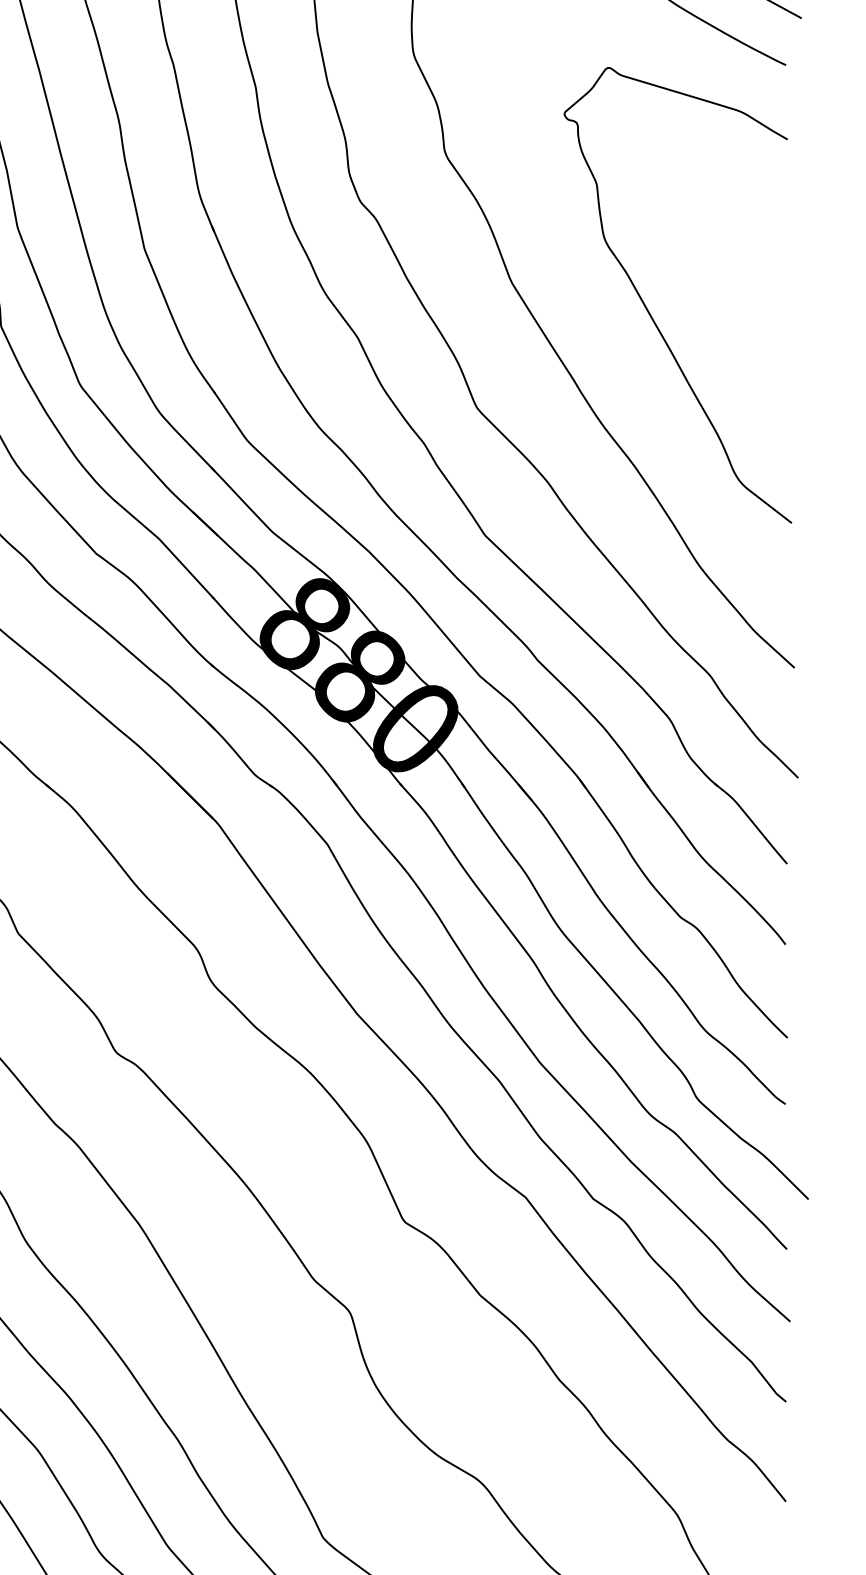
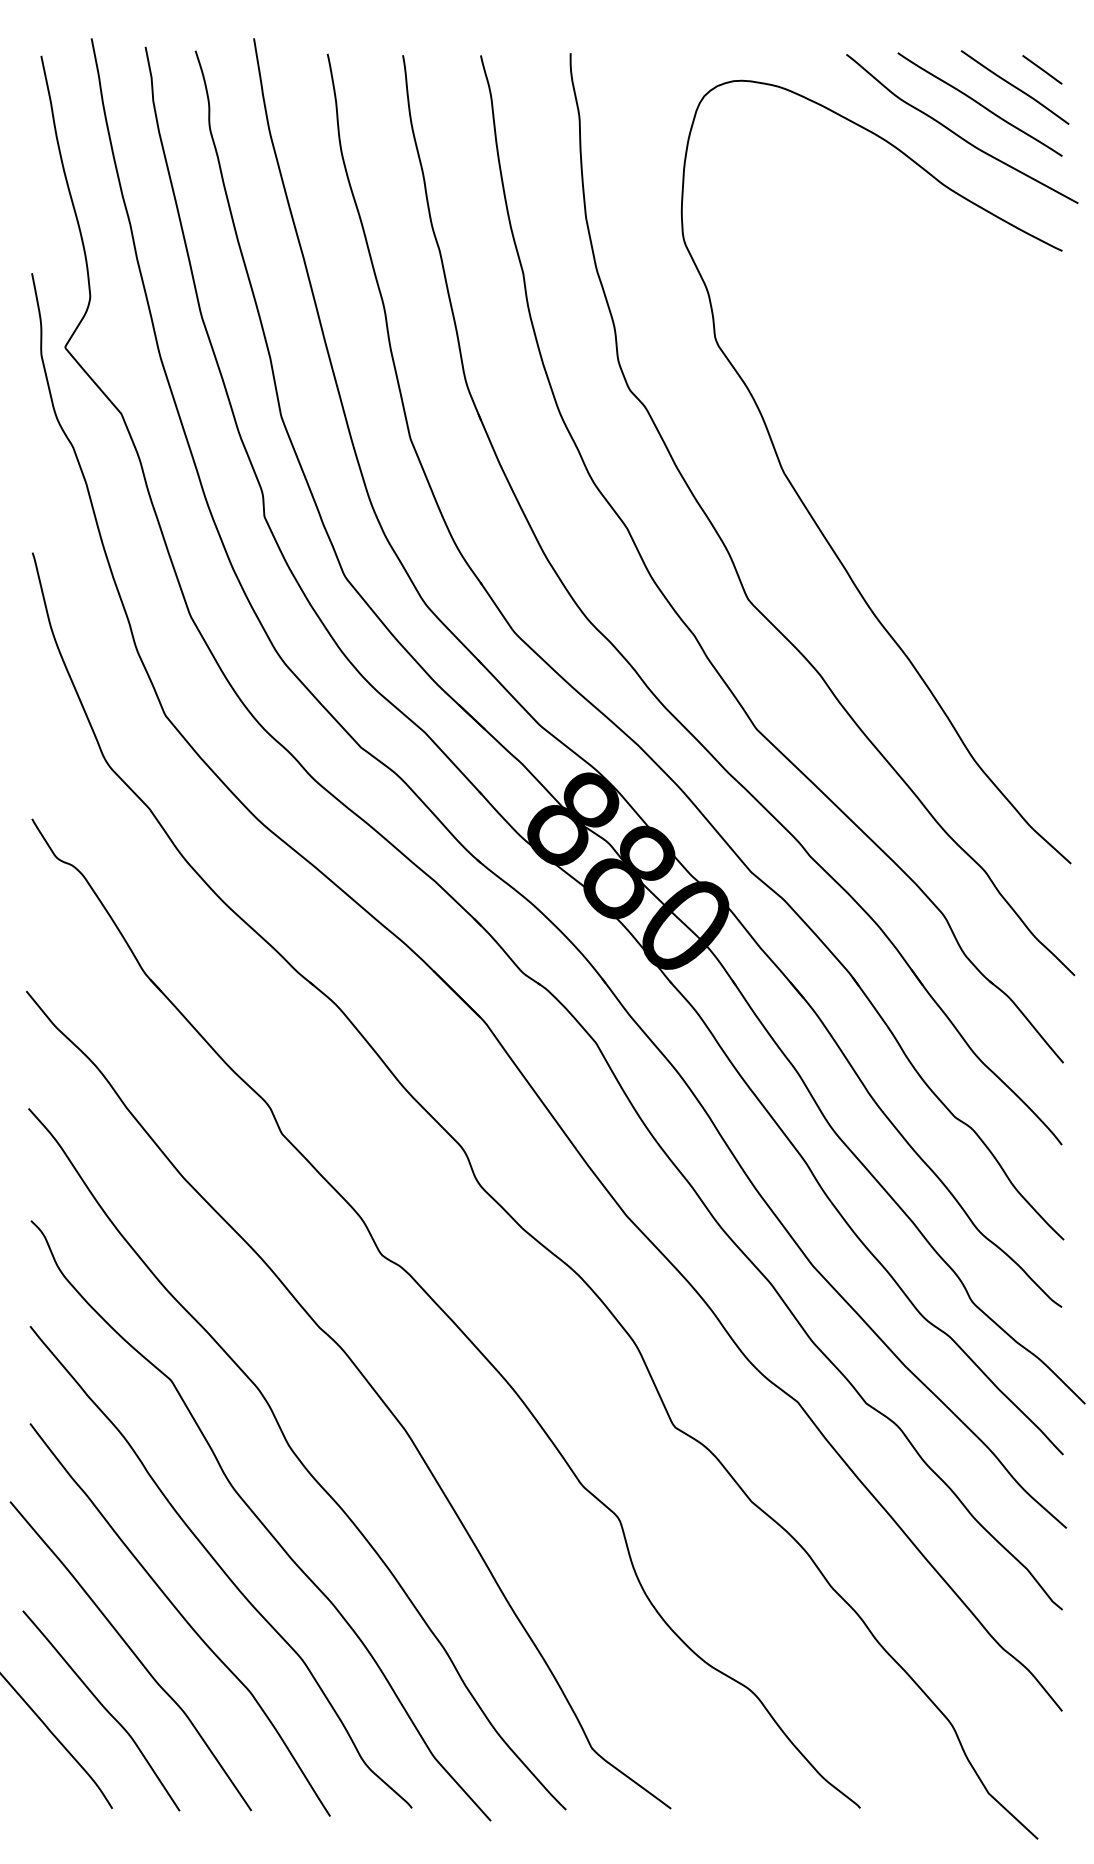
curve: (648, 309) -> (922, 499), removed

